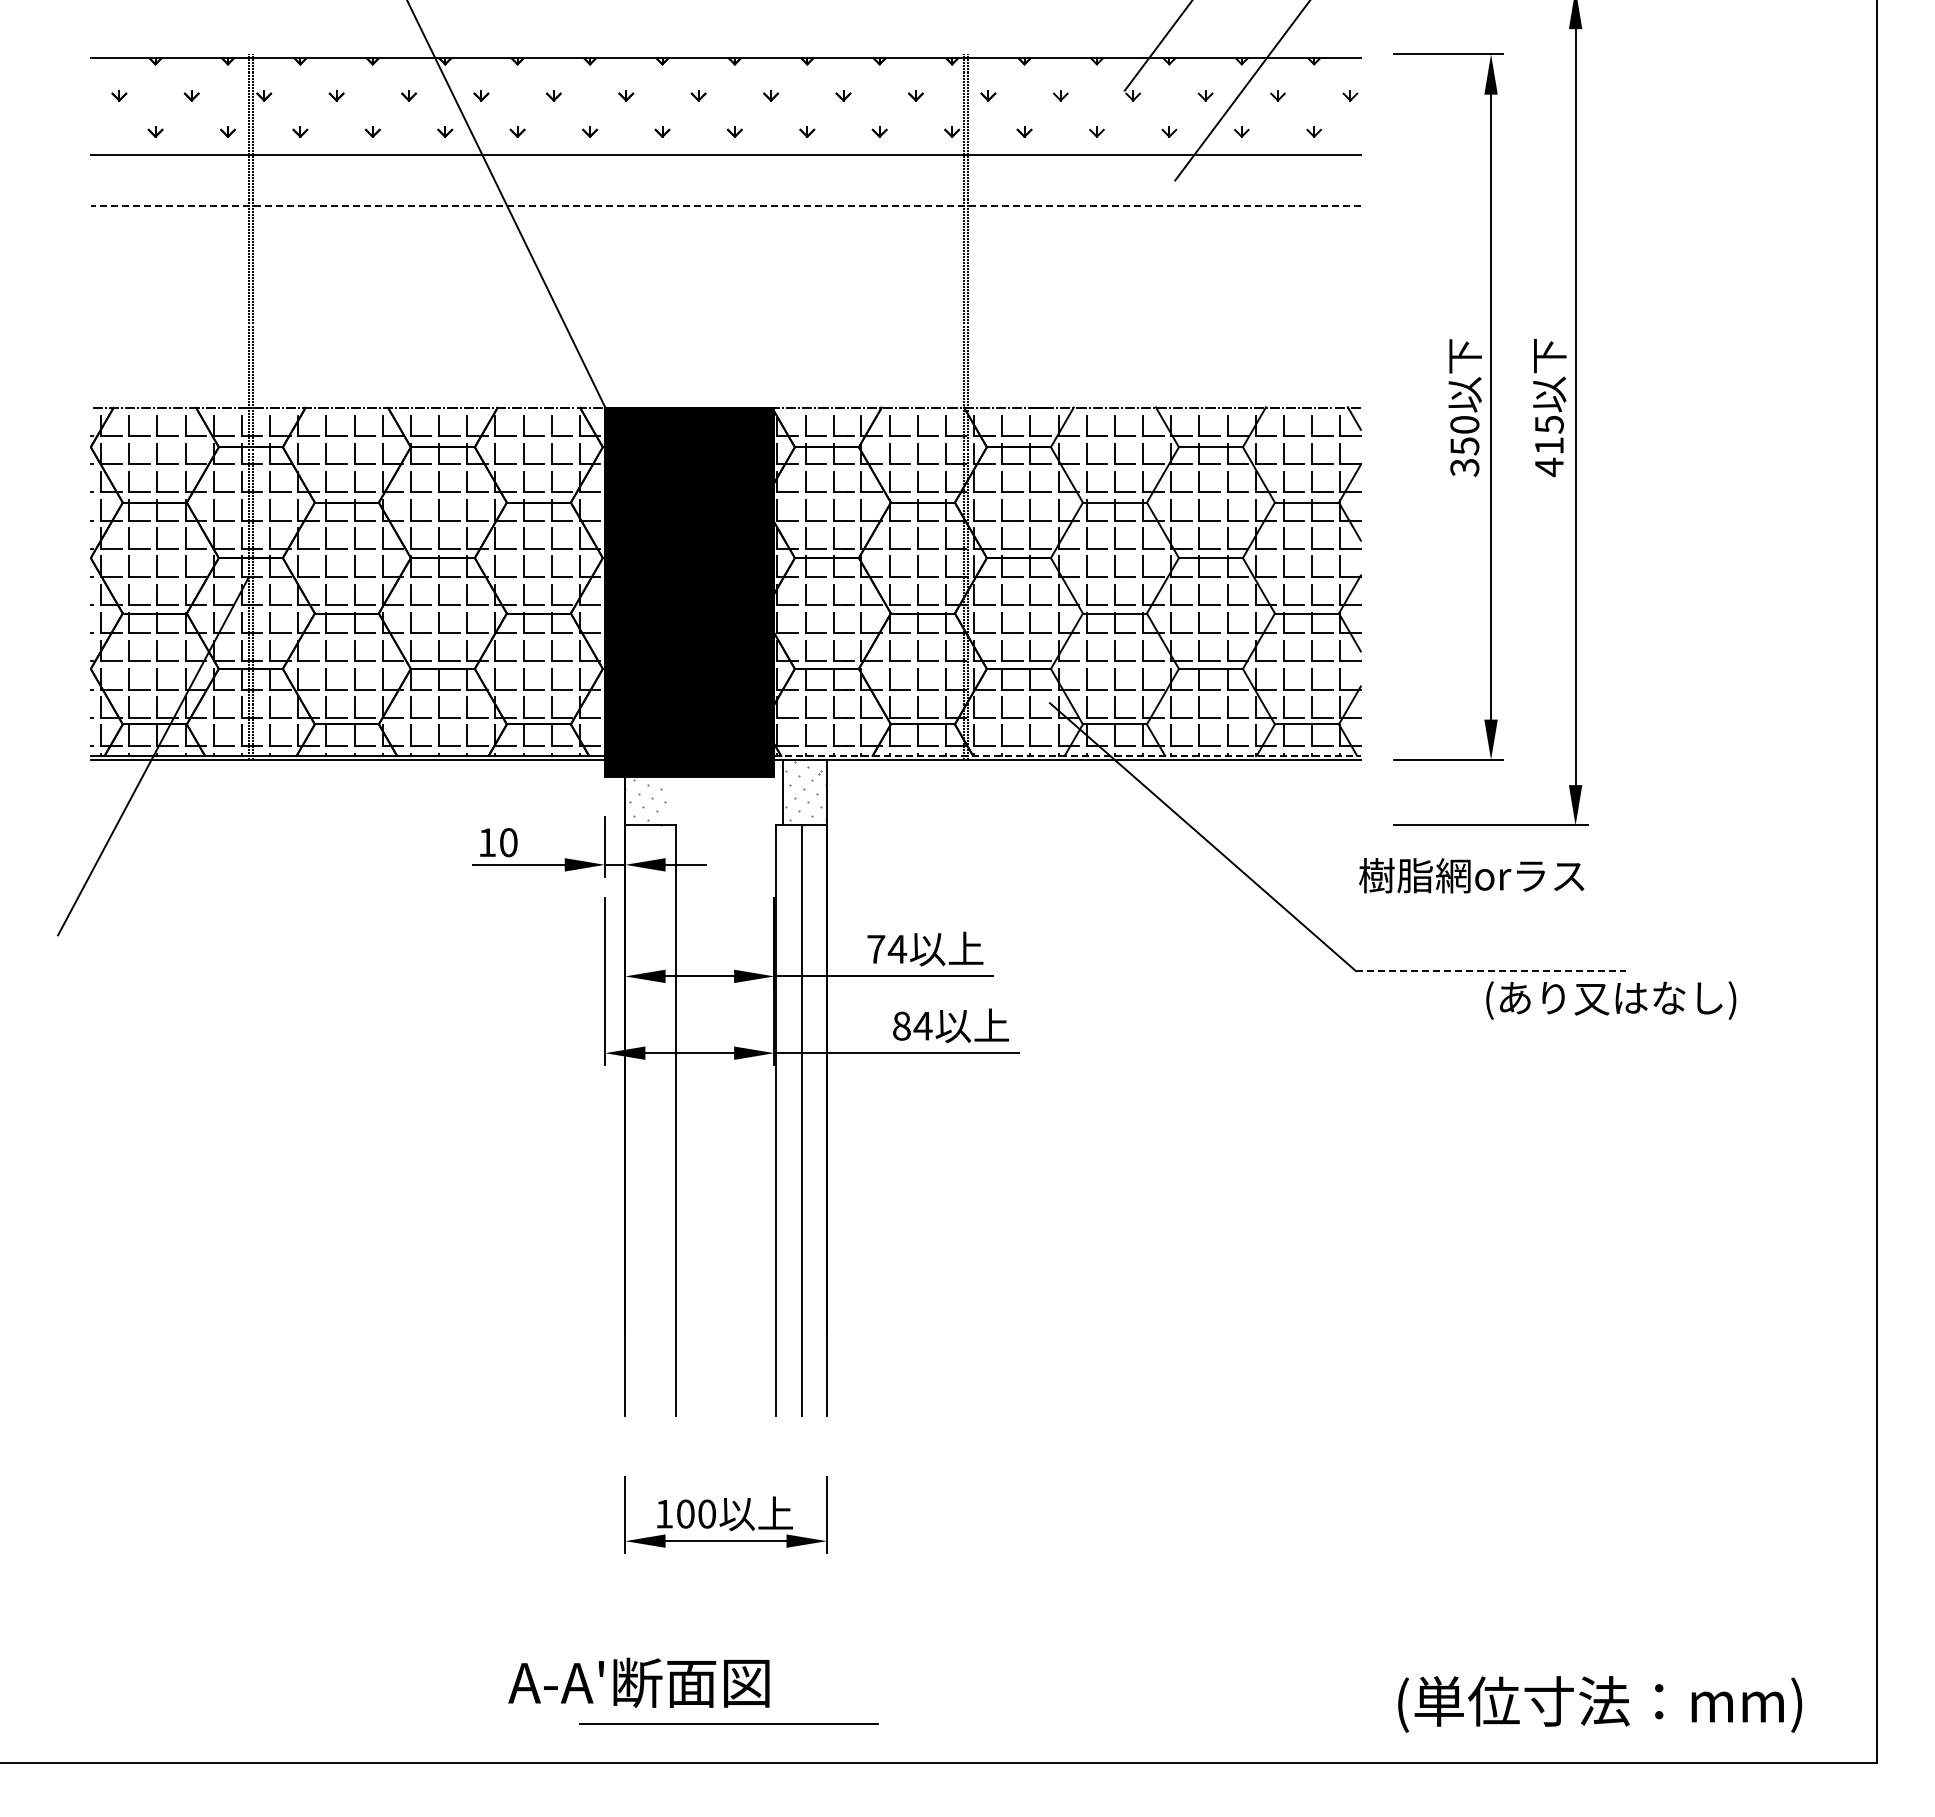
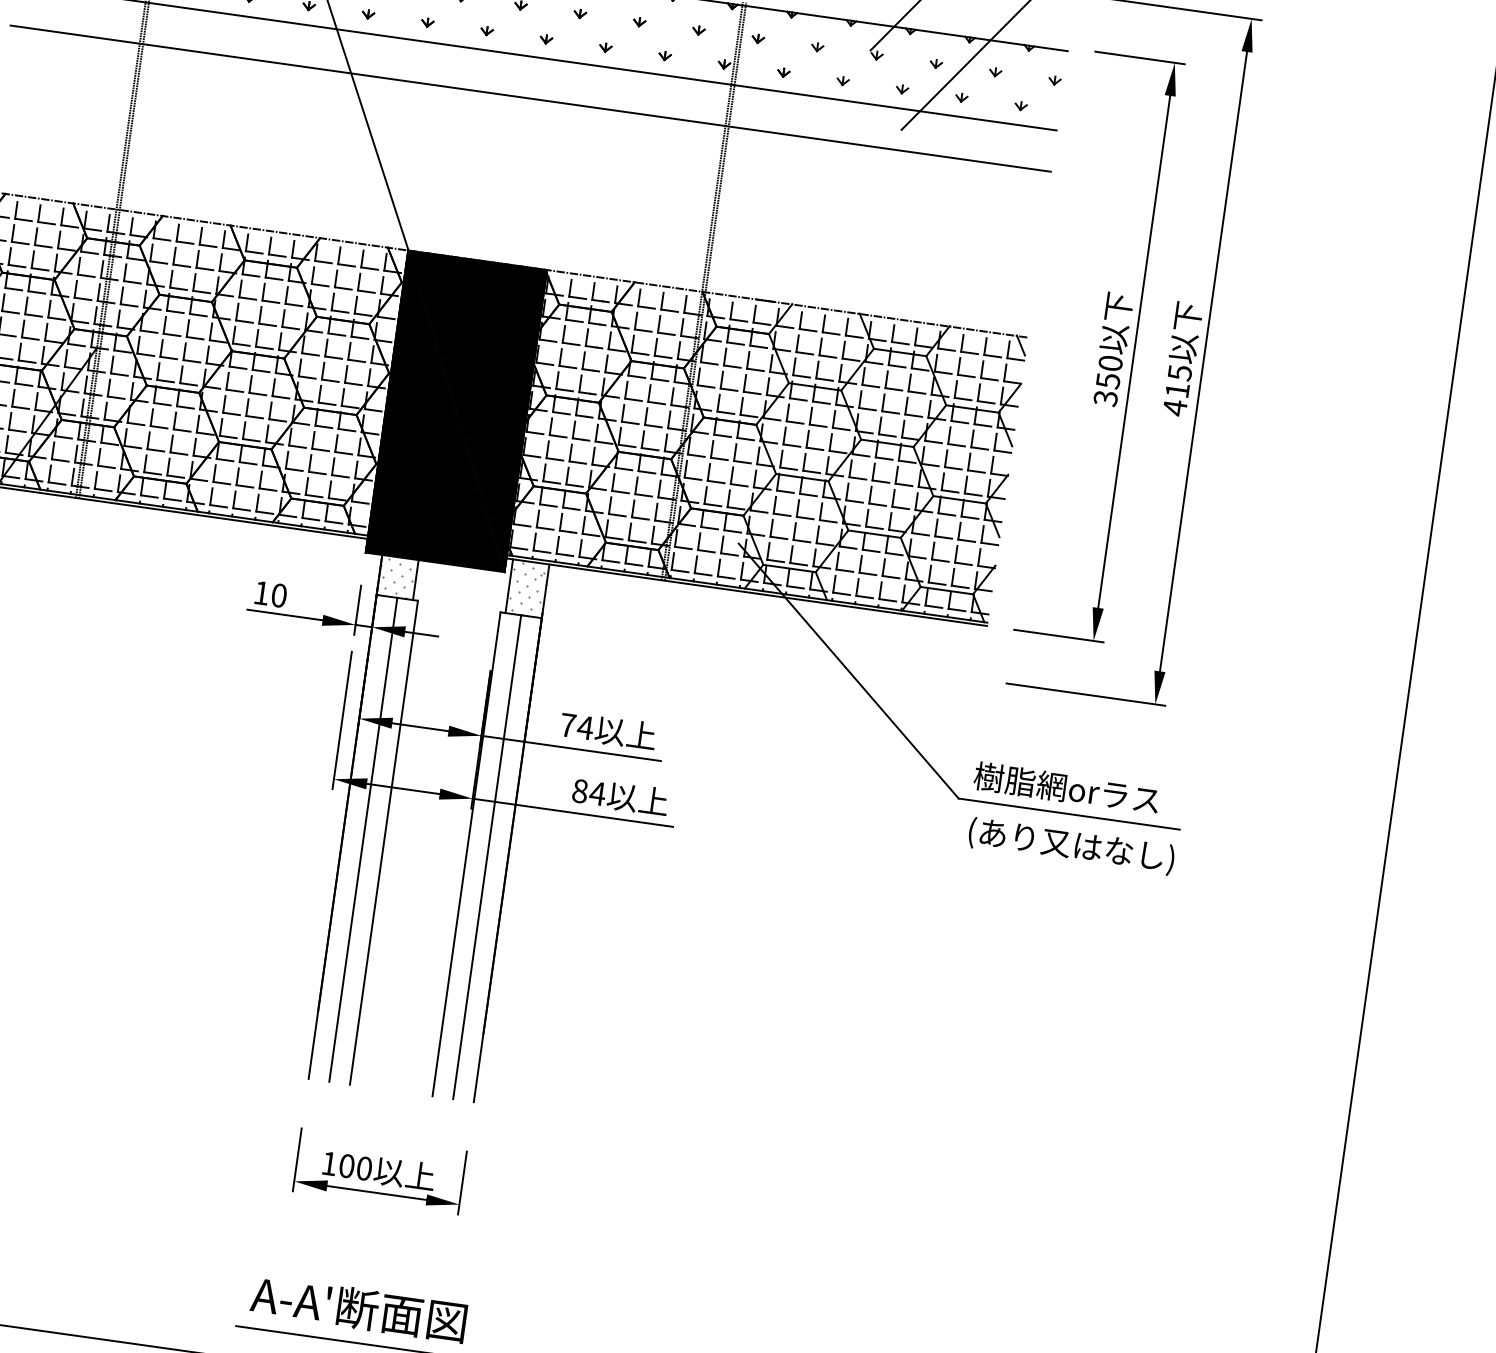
line: (726, 205) -> (531, 98), dashed -> solid
line: (1068, 755) -> (747, 588), dashed -> solid
line: (669, 800) -> (415, 579), added
text: (1471, 875) -> (1066, 788), moved
line: (1491, 971) -> (1069, 814), dashed -> solid
text: (1611, 1000) -> (1071, 846), moved
line: (650, 1120) -> (363, 839), added
text: (638, 1682) -> (358, 1308), moved

